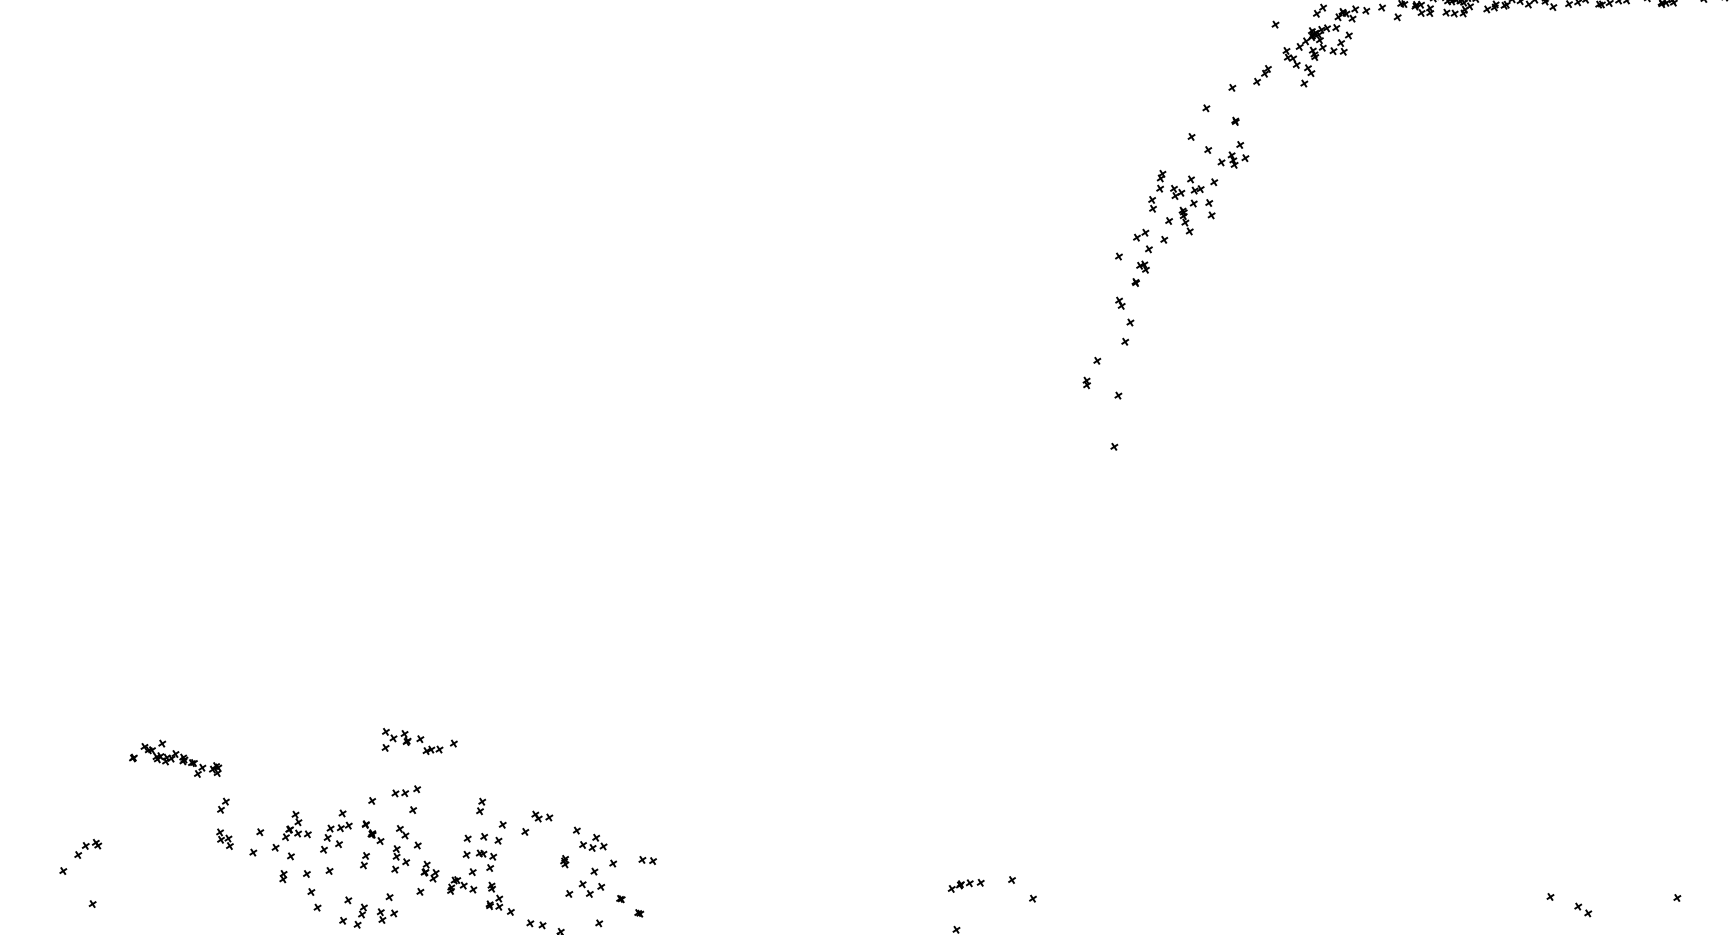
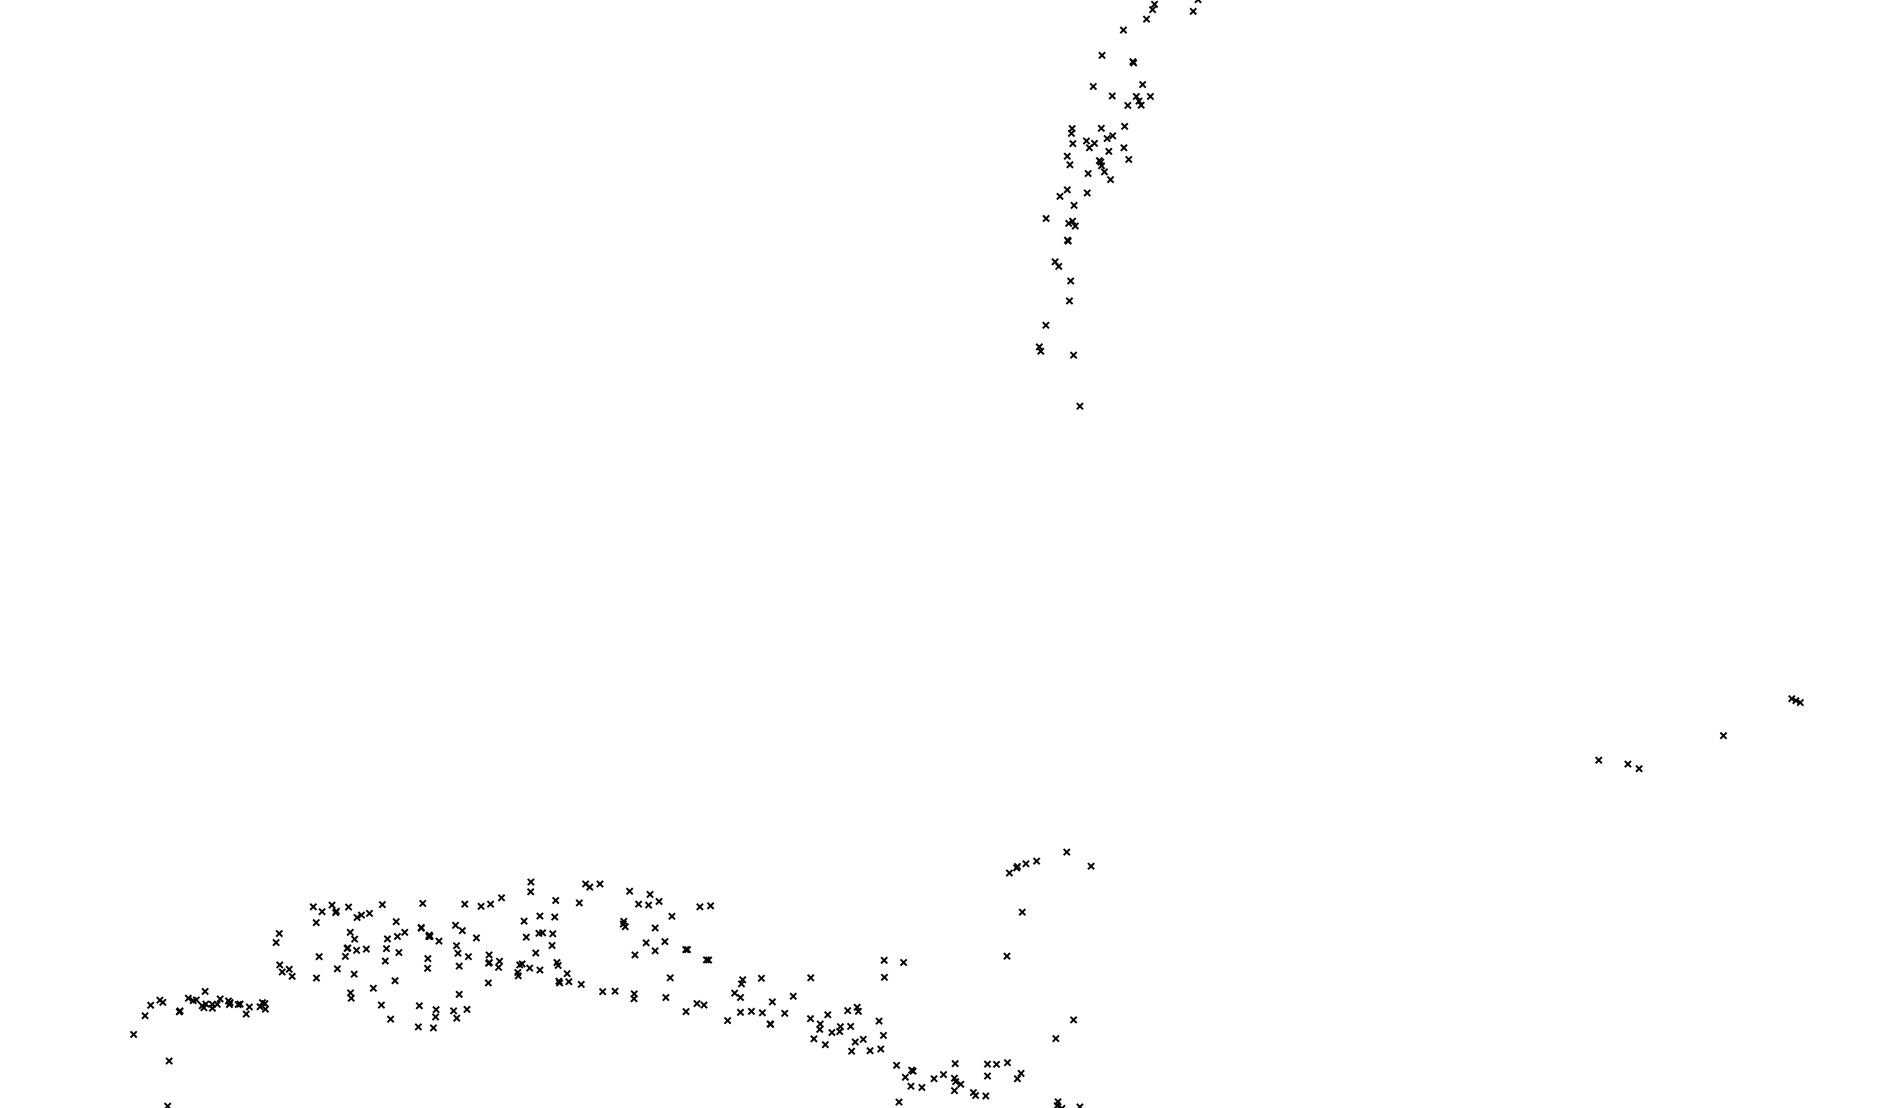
part: (418, 745) -> (347, 913), moved
part: (176, 757) -> (221, 1002), moved
part: (405, 790) -> (490, 901), moved

